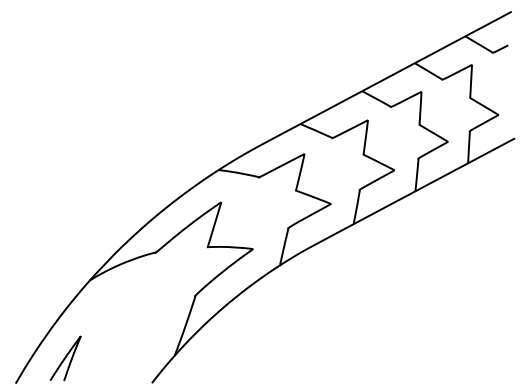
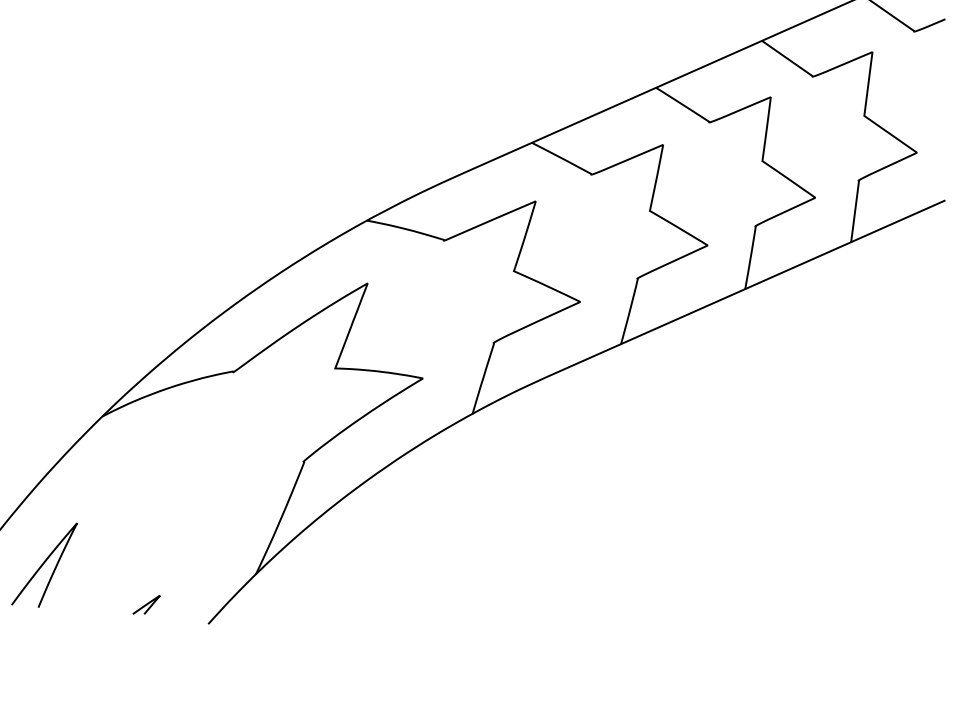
curve: (119, 375) -> (146, 604), added

